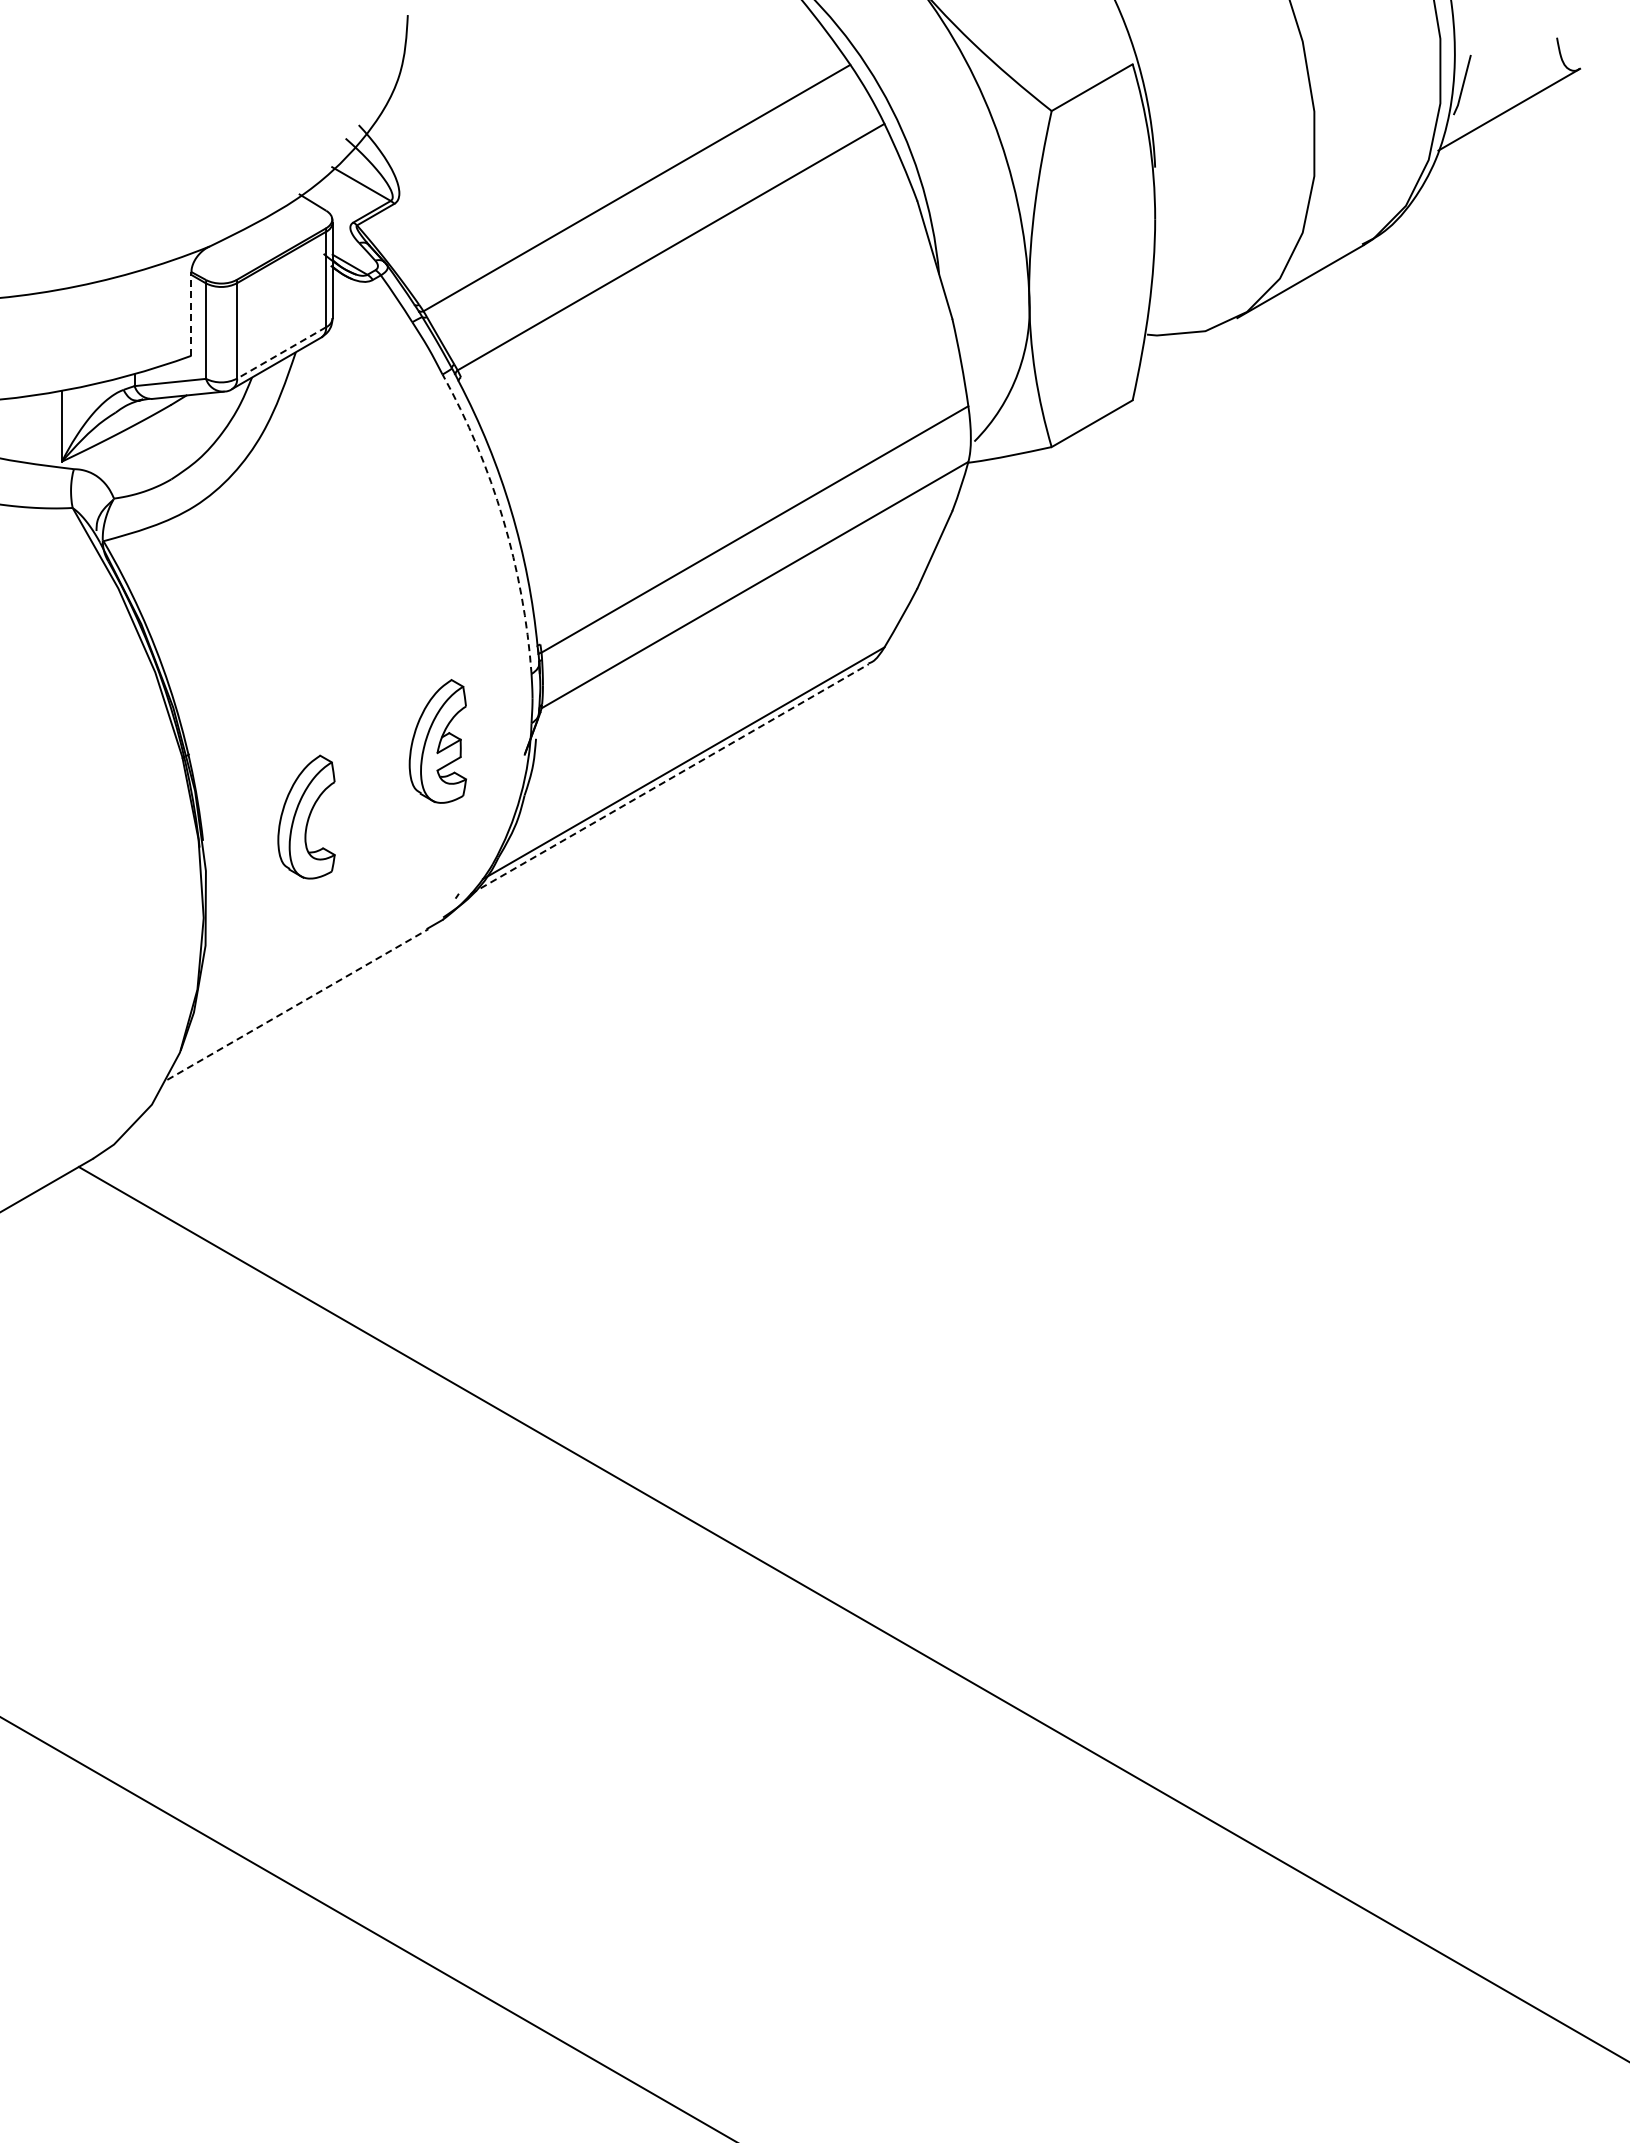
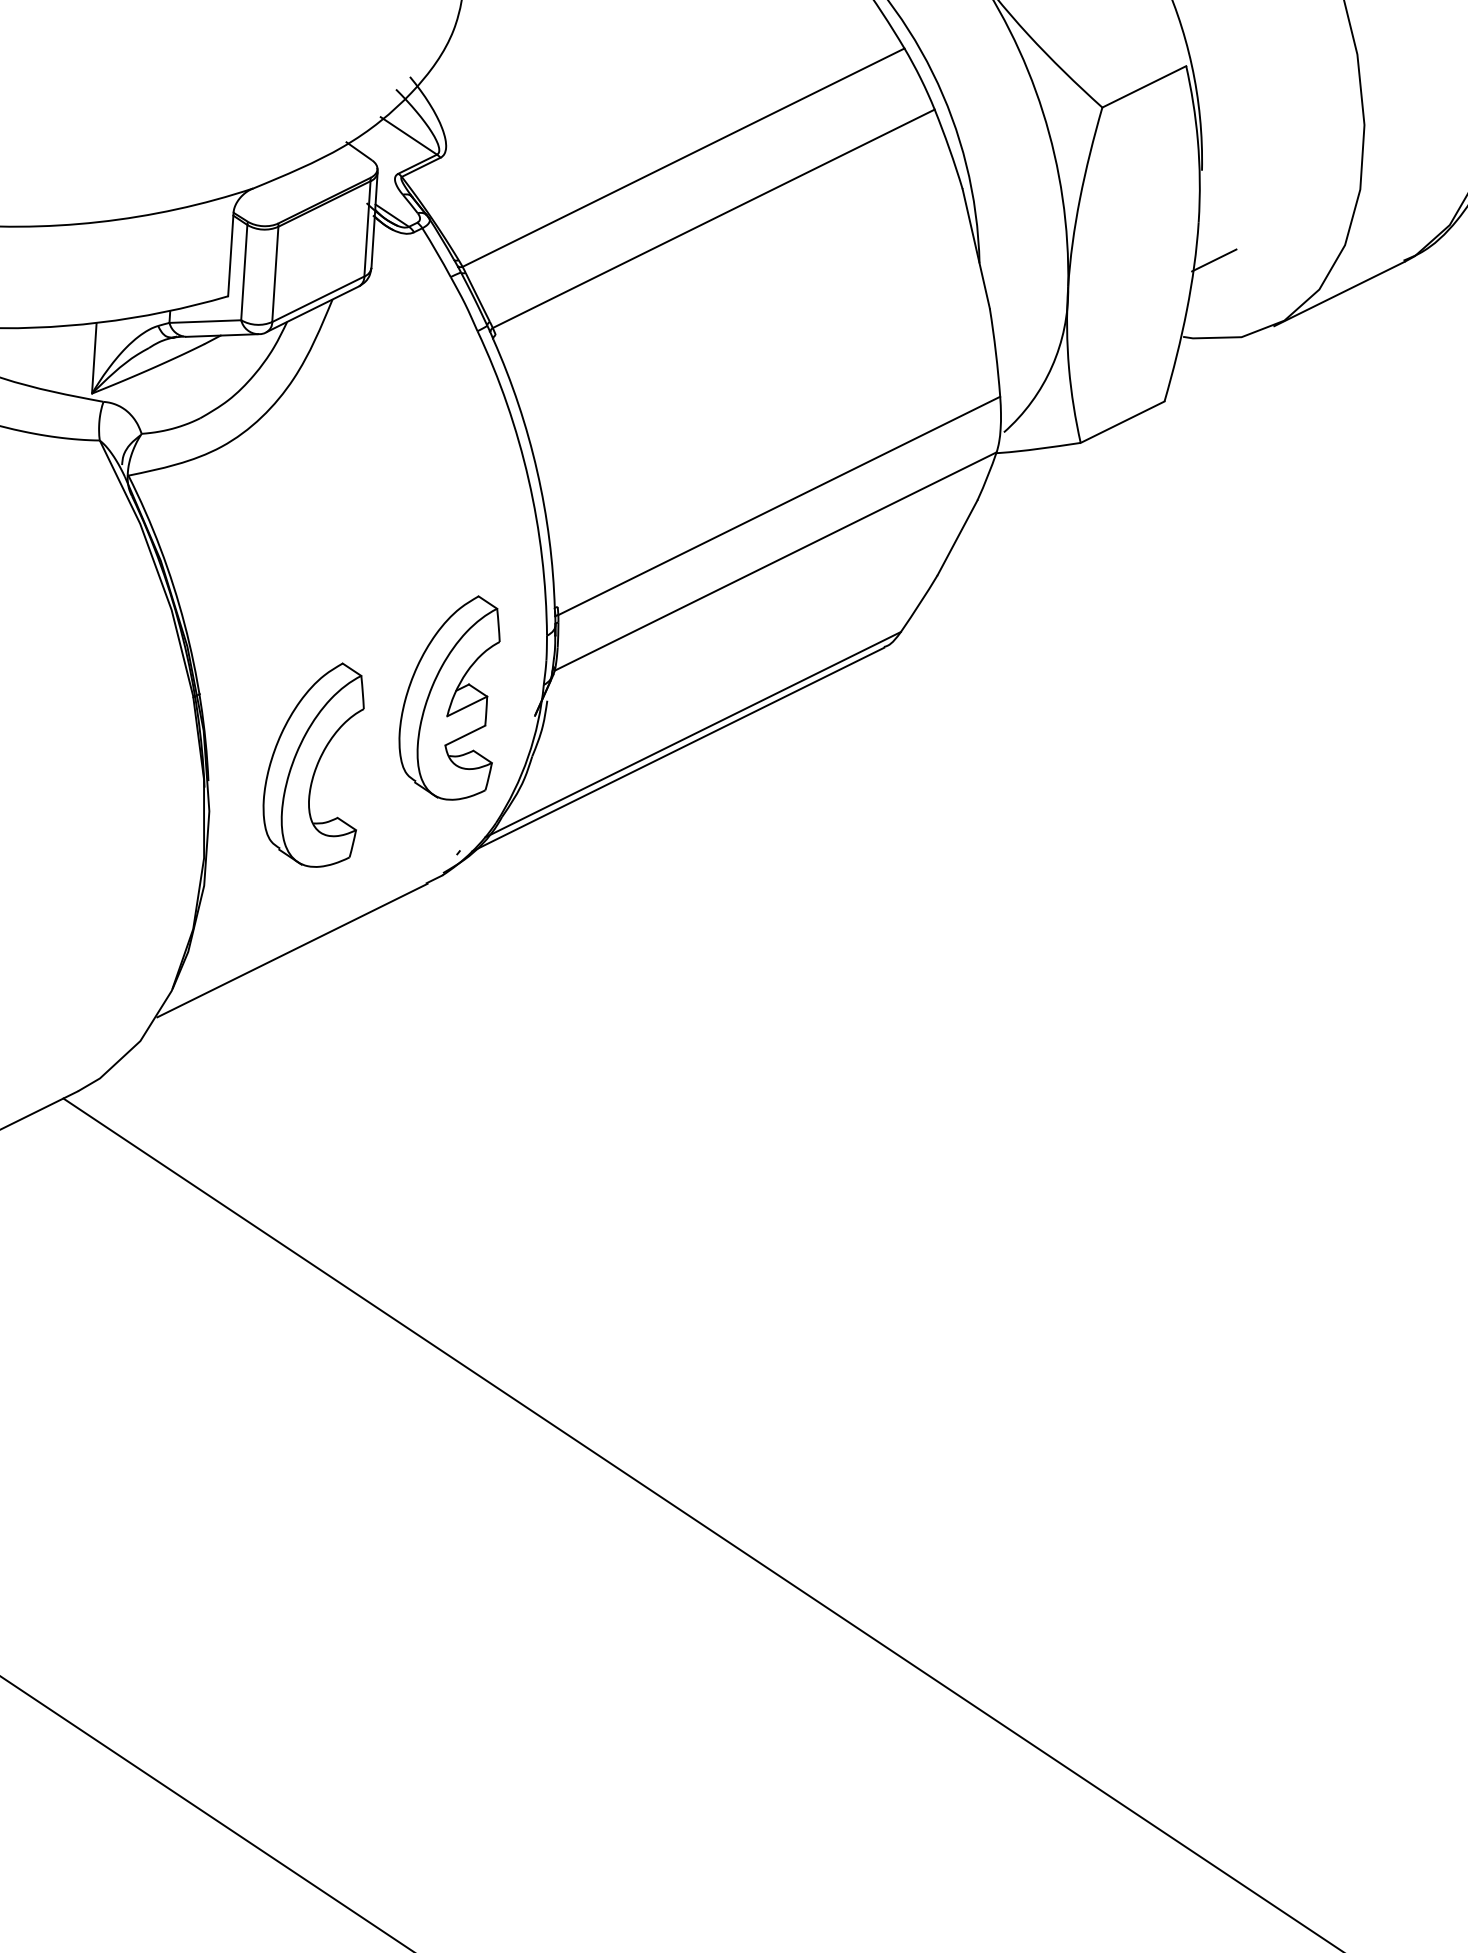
line: (1172, 256) -> (1213, 260), added
line: (191, 313) -> (230, 254), dashed -> solid
line: (281, 353) -> (318, 299), dashed -> solid
arc: (503, 519) -> (528, 479), dashed -> solid
part: (437, 741) -> (448, 697), size x1.67
line: (669, 779) -> (677, 749), dashed -> solid
part: (306, 816) -> (313, 763), size x1.67
line: (297, 1004) -> (292, 950), dashed -> solid

